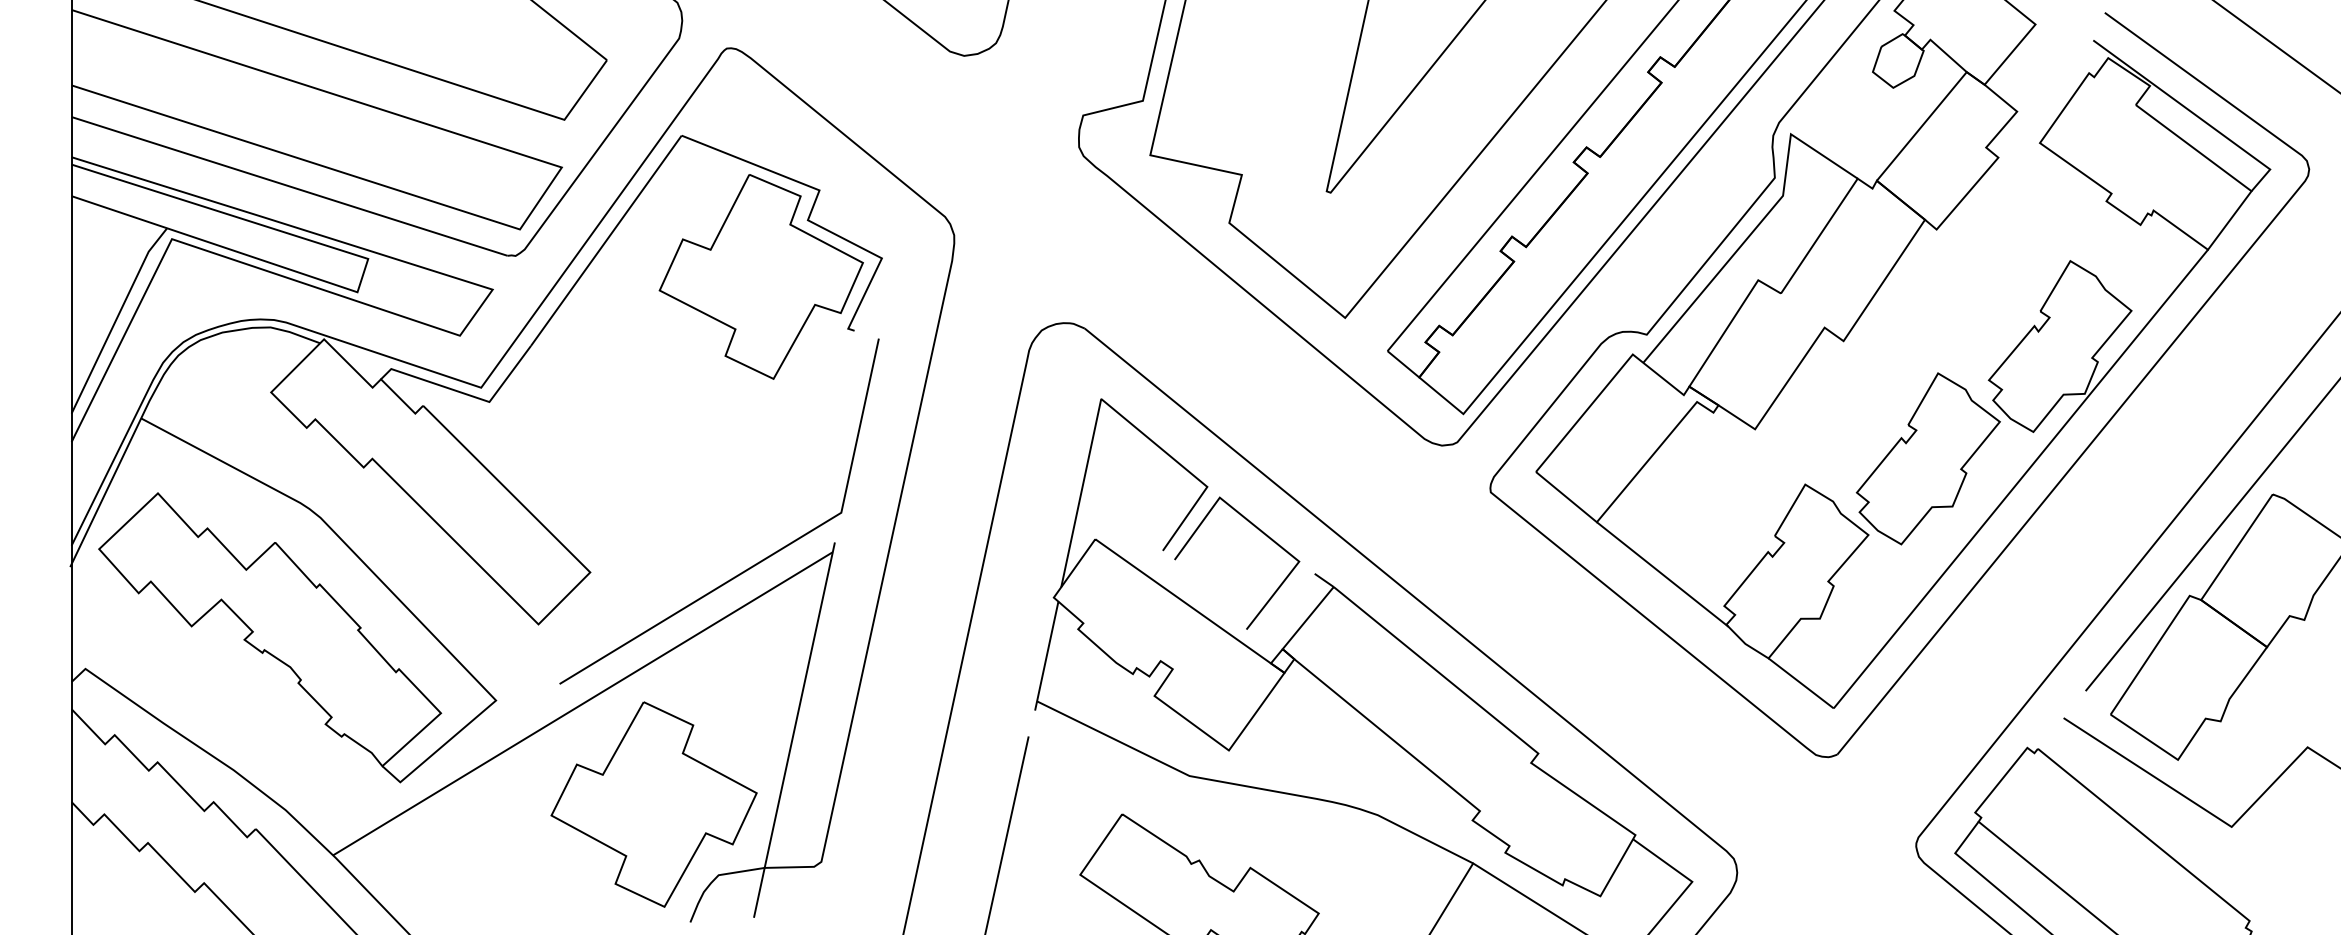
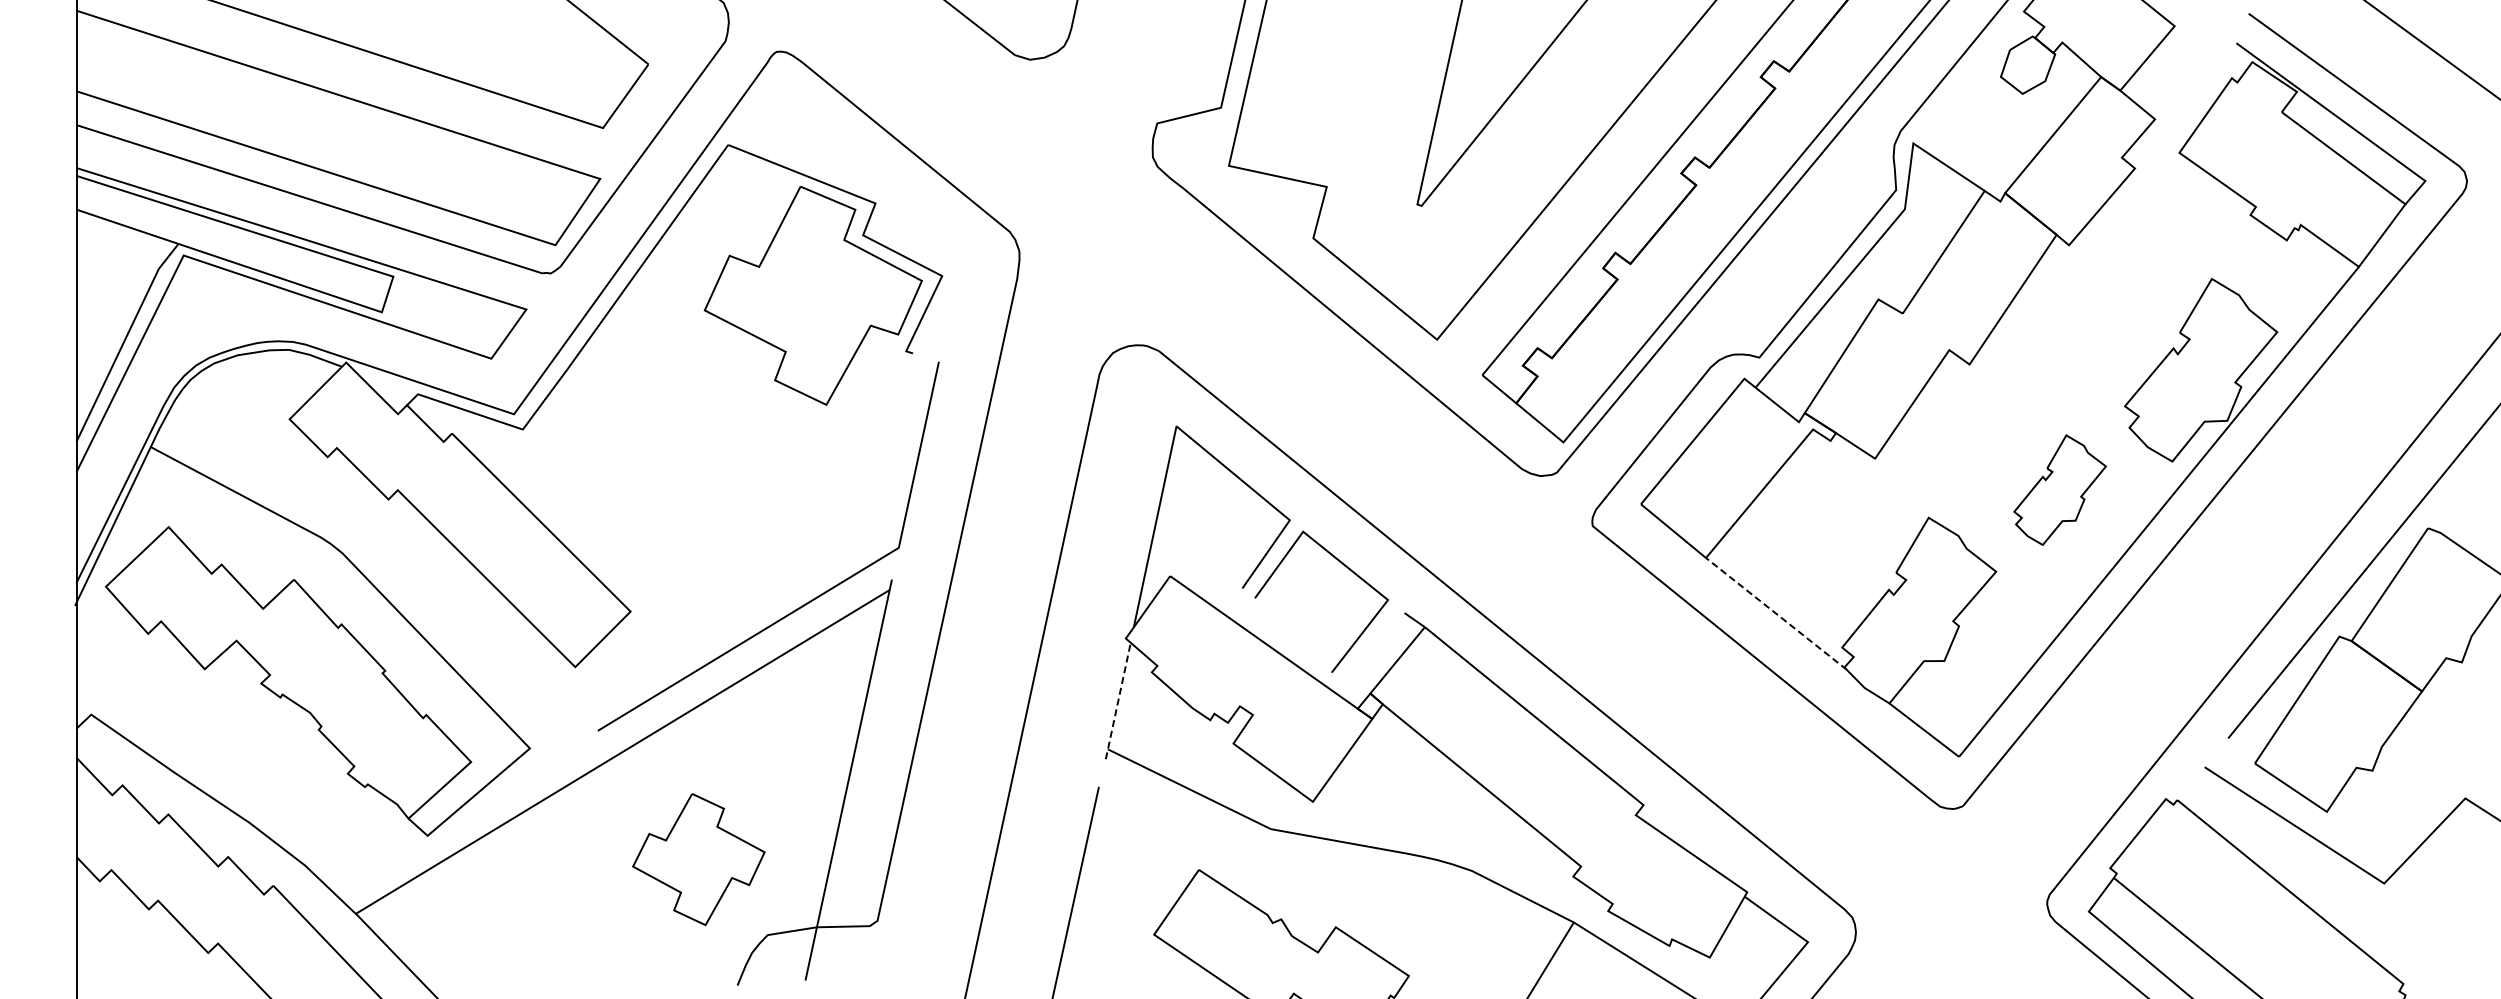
part: (1927, 458) -> (2059, 489), size x0.6
line: (1662, 574) -> (1776, 613), solid -> dashed
line: (1046, 656) -> (1118, 701), solid -> dashed
part: (653, 804) -> (698, 859), size x0.6

